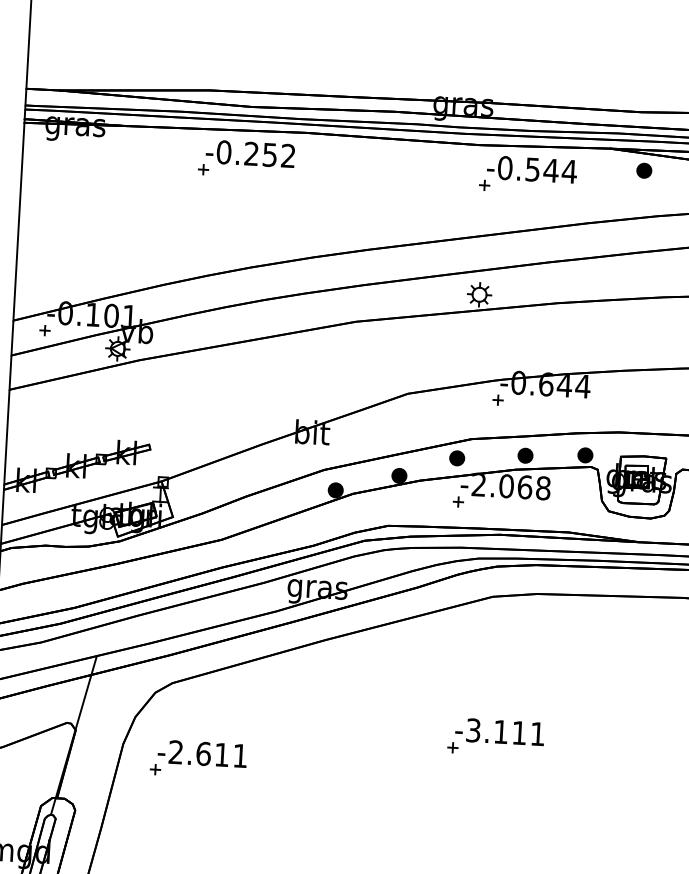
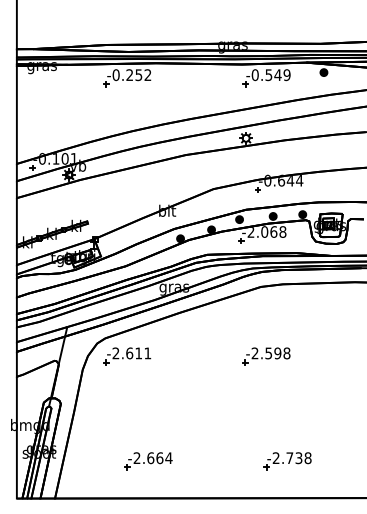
text: (568, 172) -> (286, 75), -0.544 -> -0.549
text: (504, 732) -> (270, 353), -3.111 -> -2.598
part: (198, 759) -> (127, 356), moved

